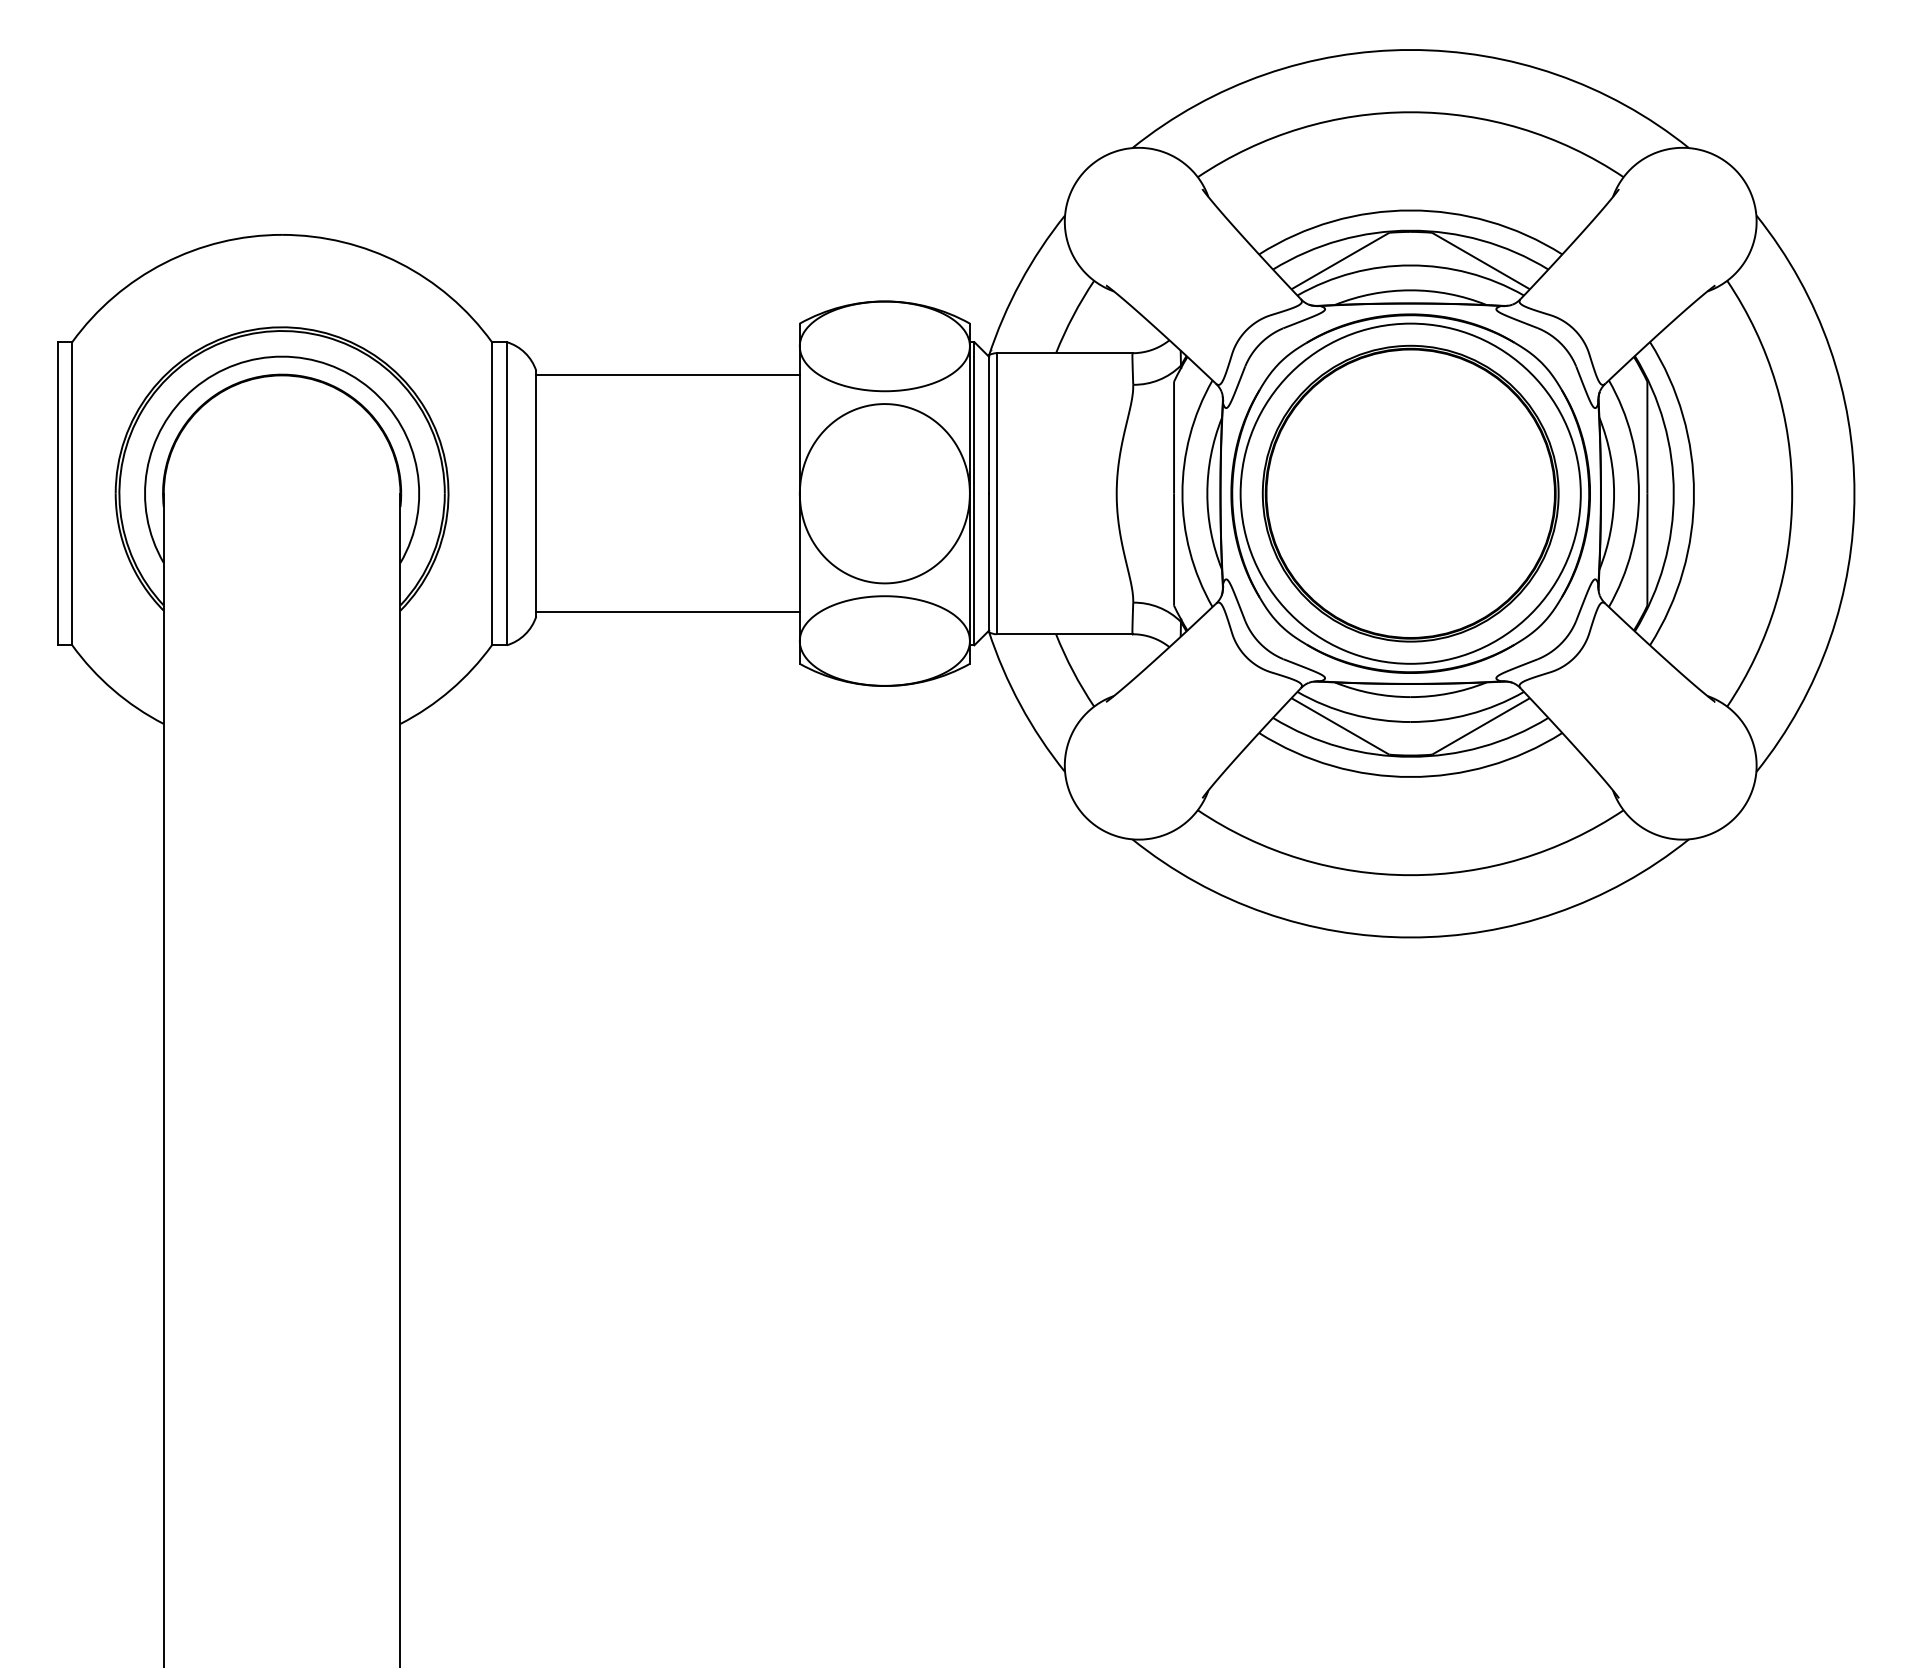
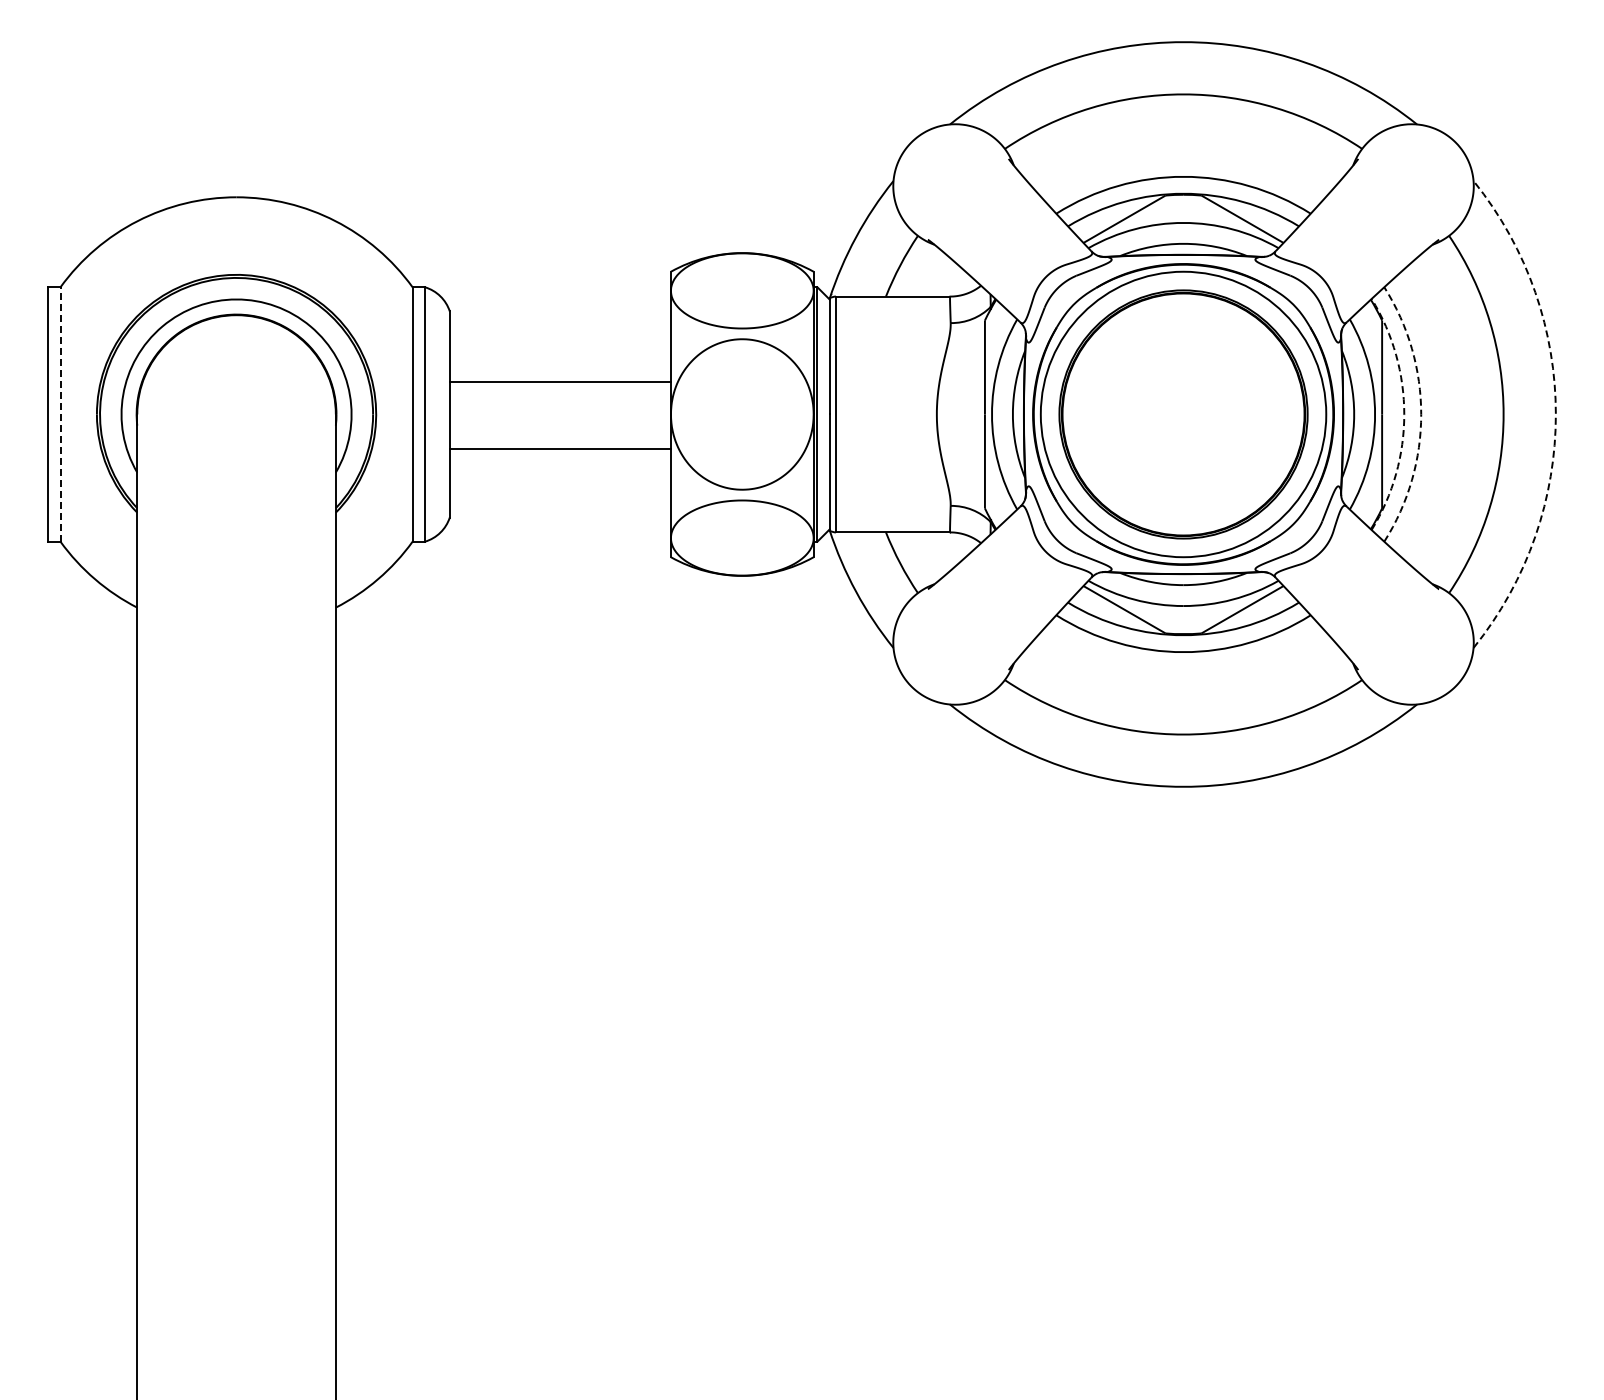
line: (666, 375) -> (559, 382), moved
line: (72, 493) -> (60, 414), solid -> dashed
arc: (1674, 493) -> (1404, 414), solid -> dashed
arc: (1694, 493) -> (1421, 414), solid -> dashed
arc: (1854, 493) -> (1555, 414), solid -> dashed
line: (666, 611) -> (559, 448), moved

